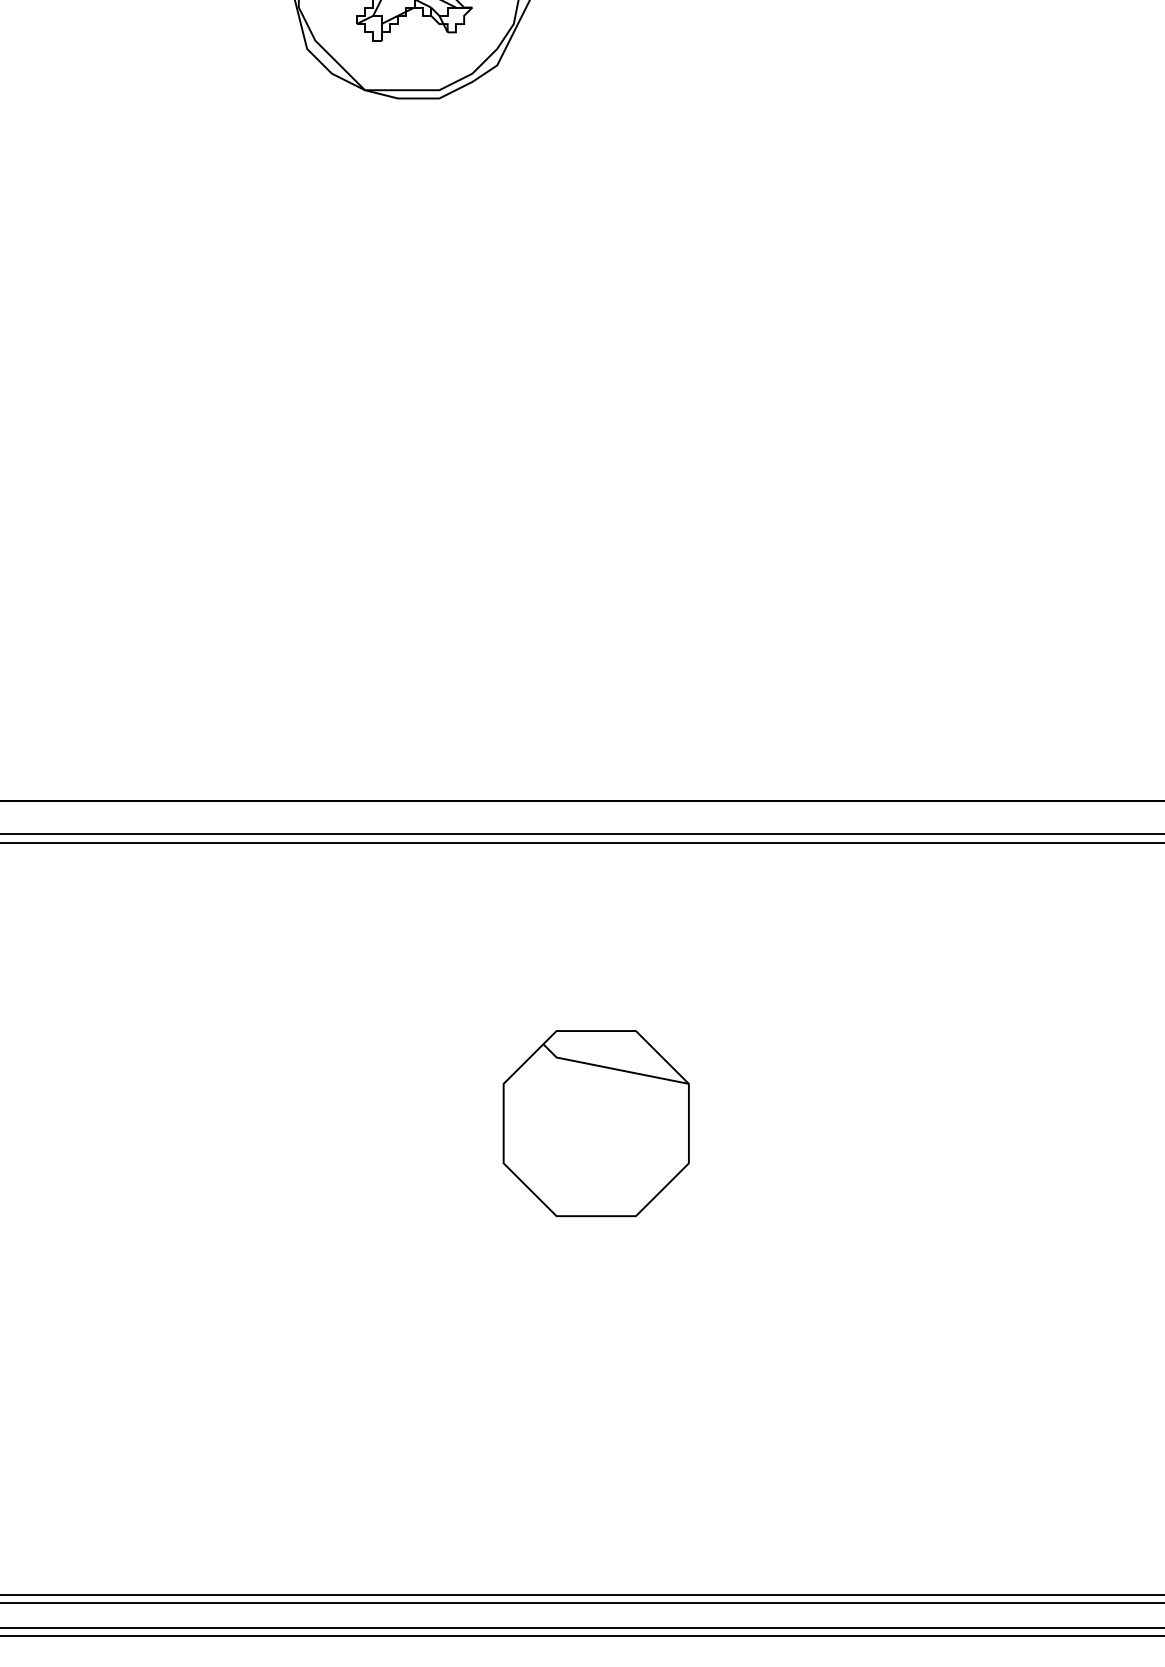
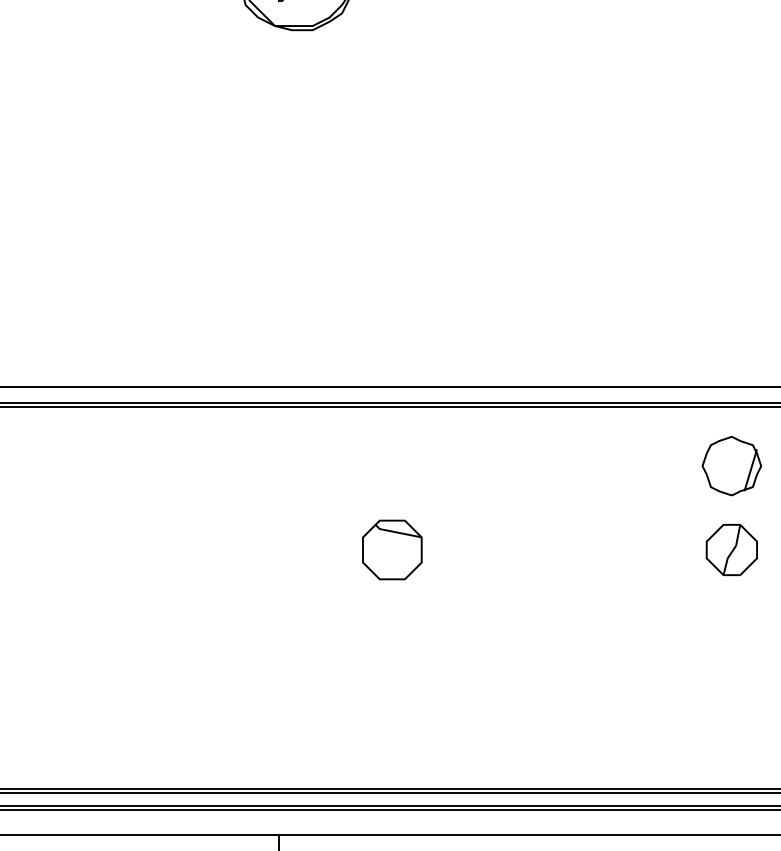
part: (596, 1122) -> (392, 549), size x0.62

